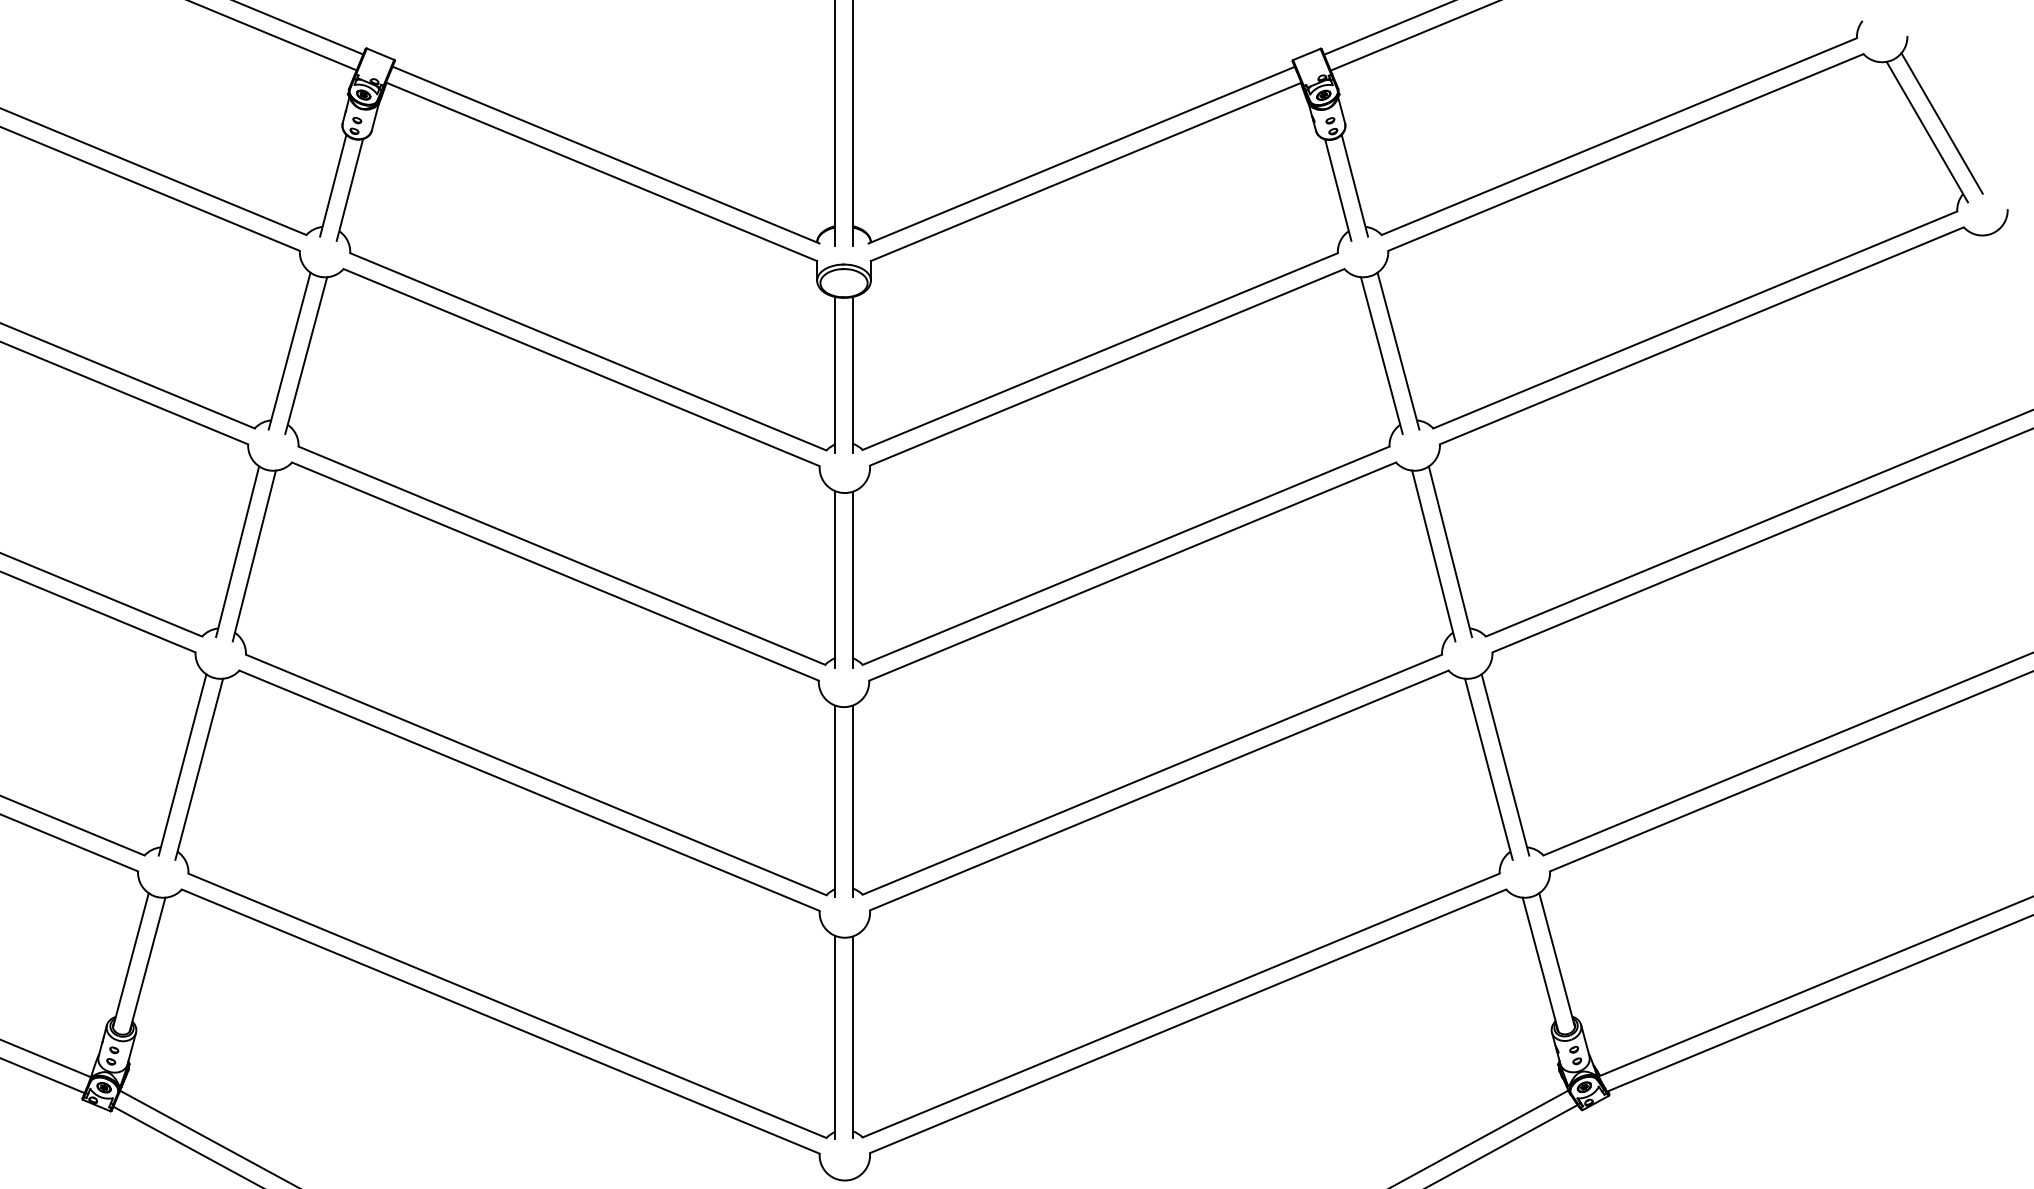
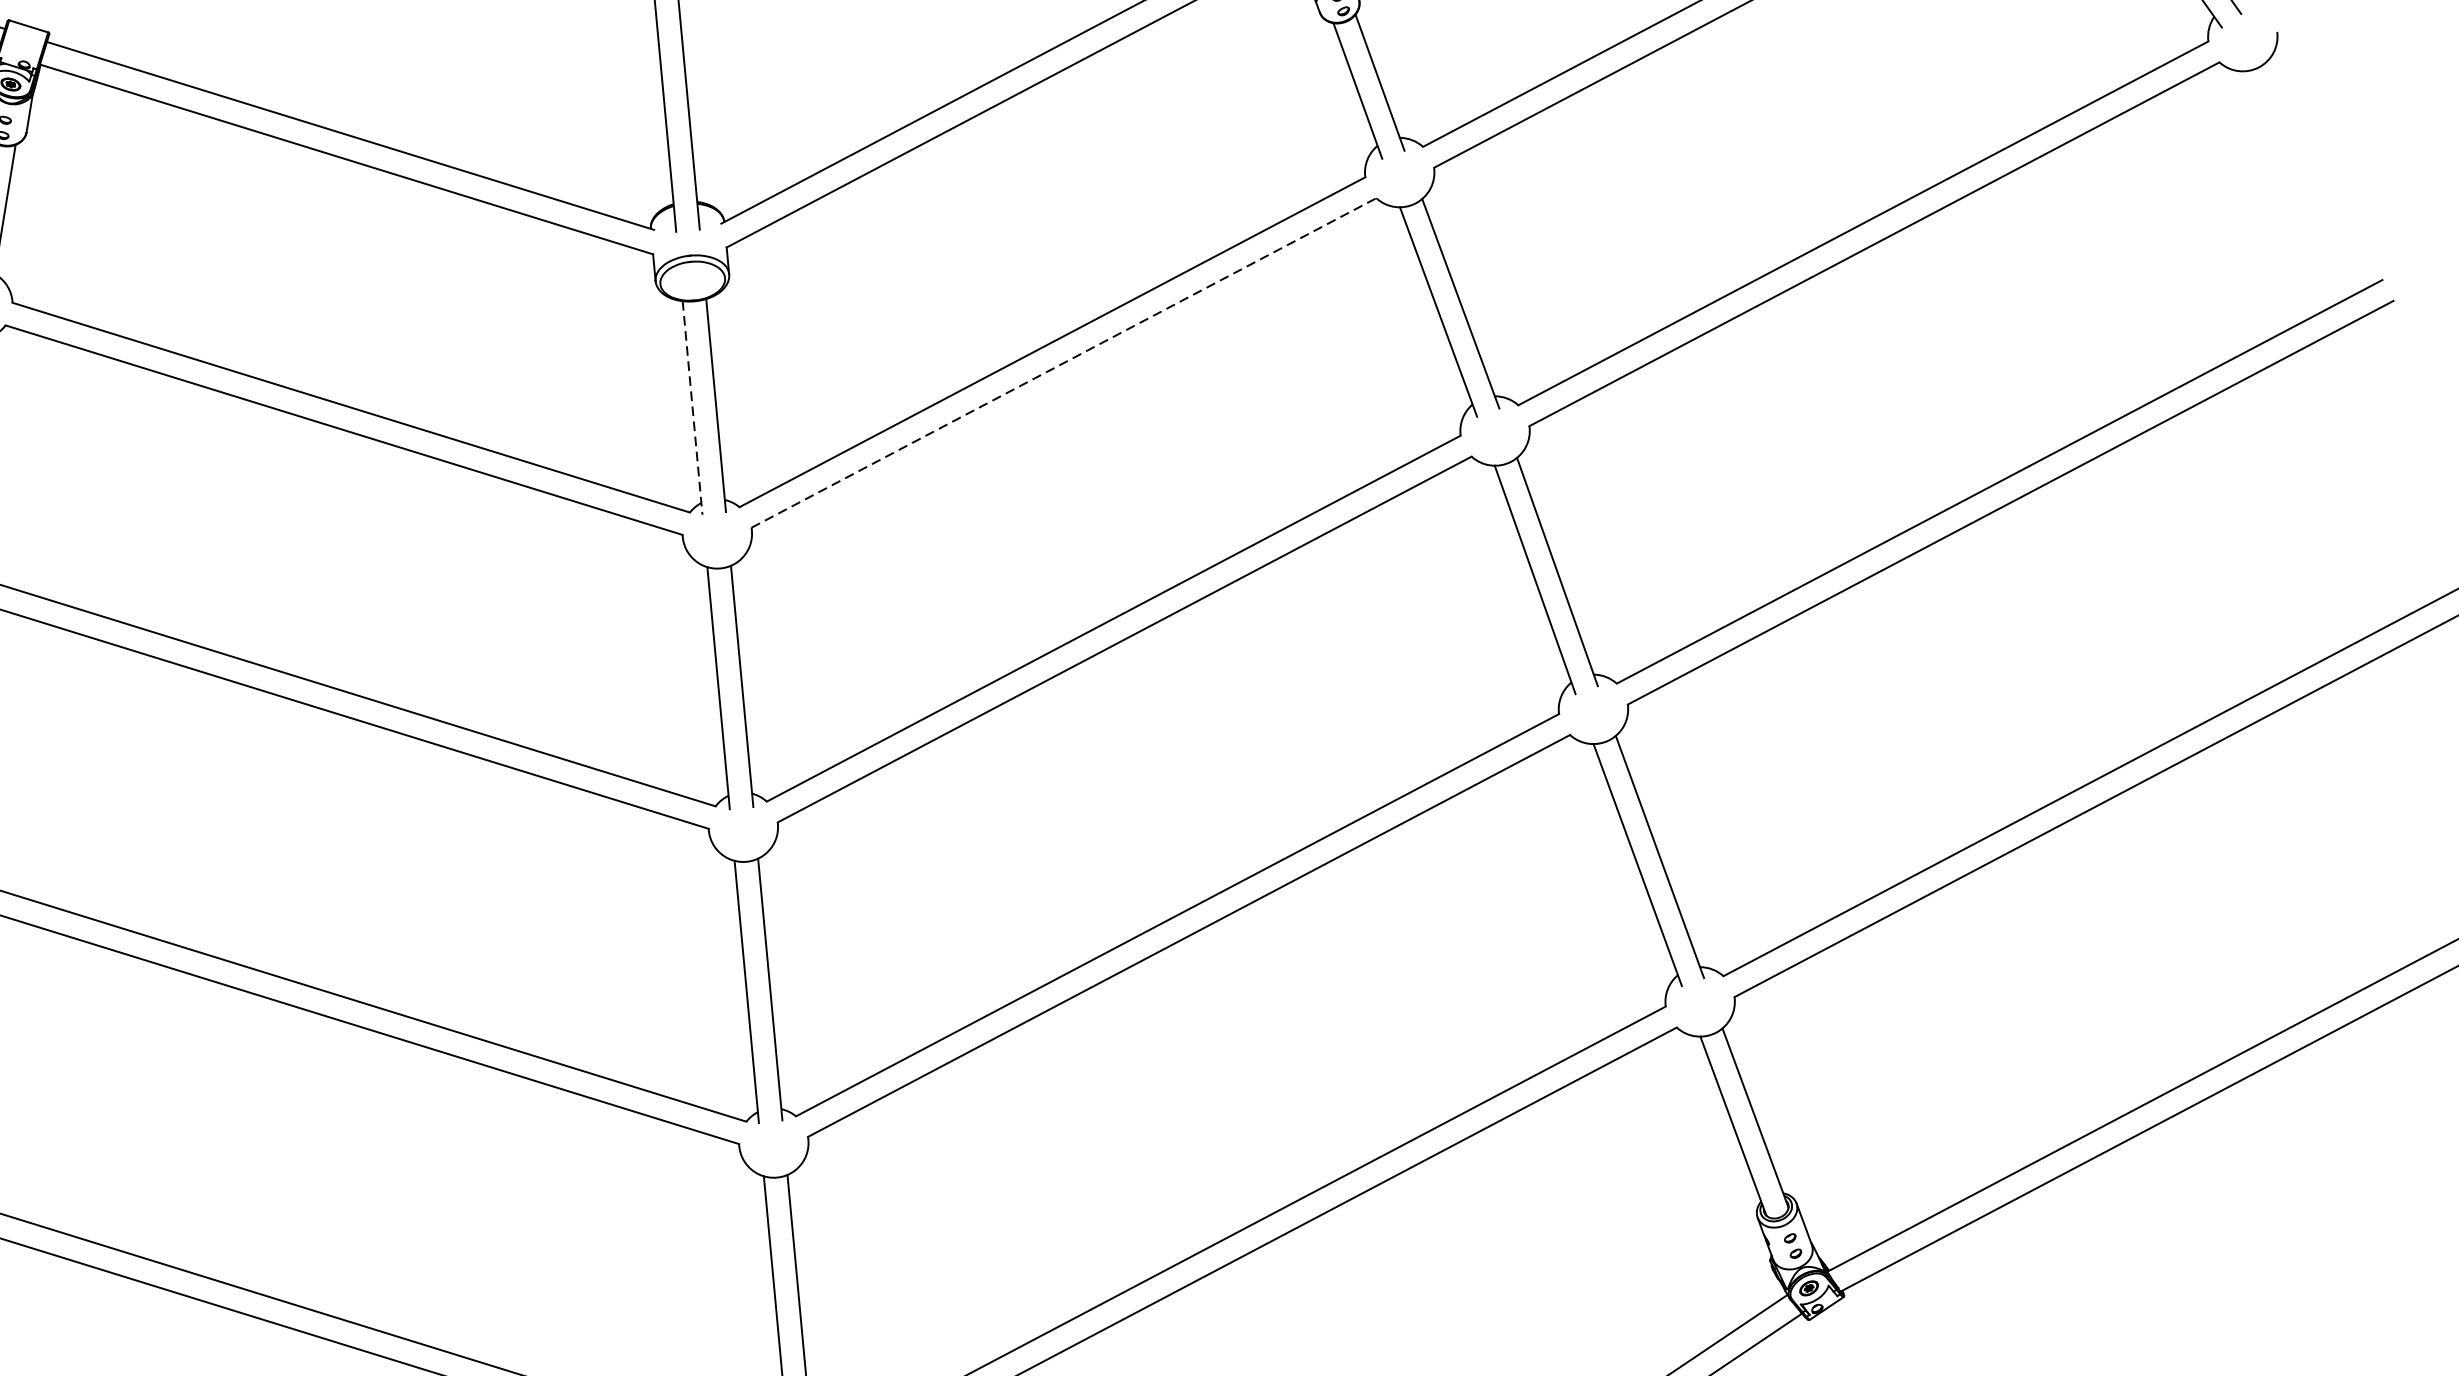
line: (1107, 367) -> (1064, 363), solid -> dashed
line: (835, 375) -> (692, 408), solid -> dashed

